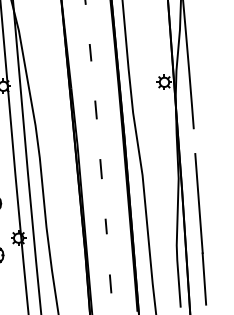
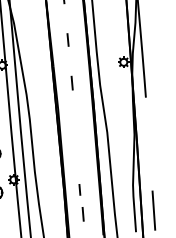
line: (100, 169) -> (75, 128), removed
line: (198, 203) -> (149, 153), removed
line: (105, 226) -> (79, 189), moved

